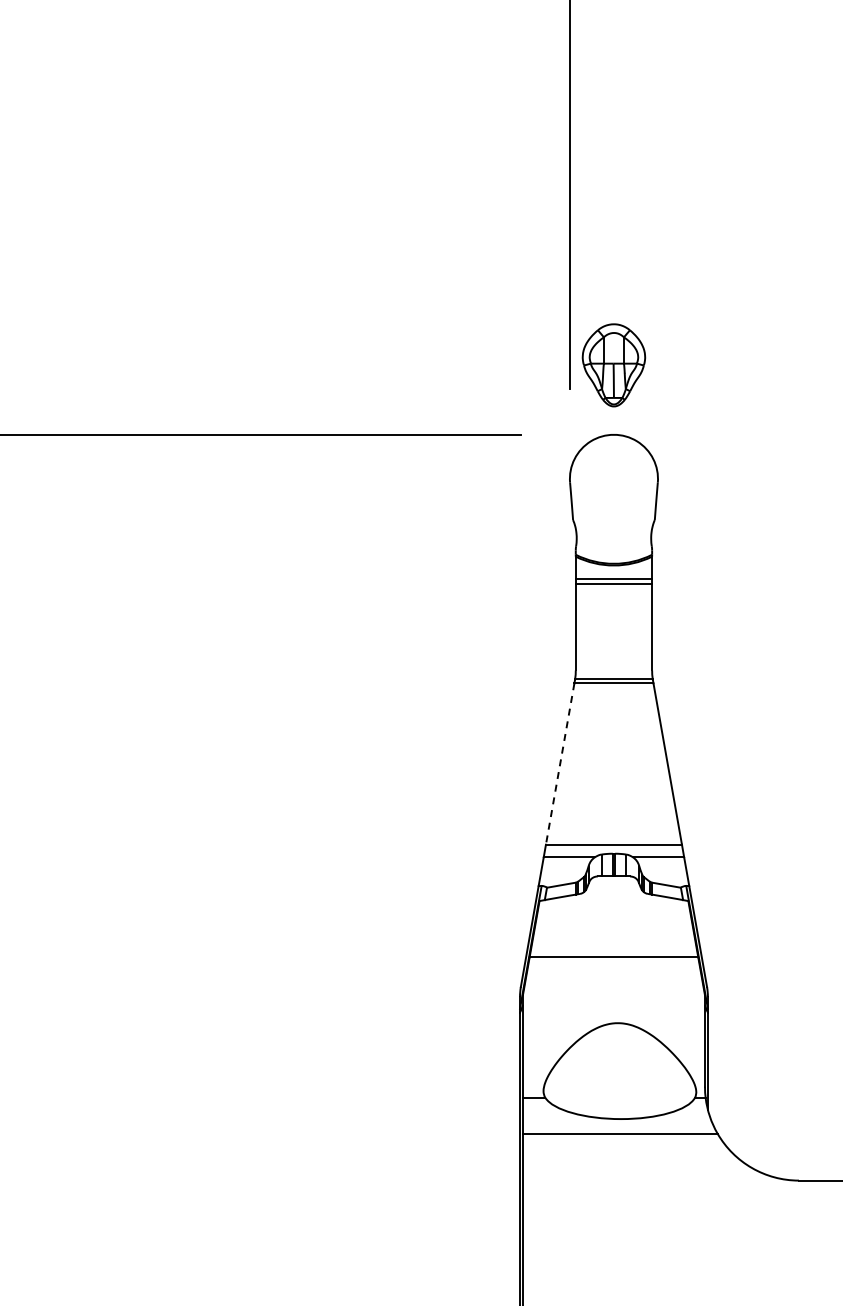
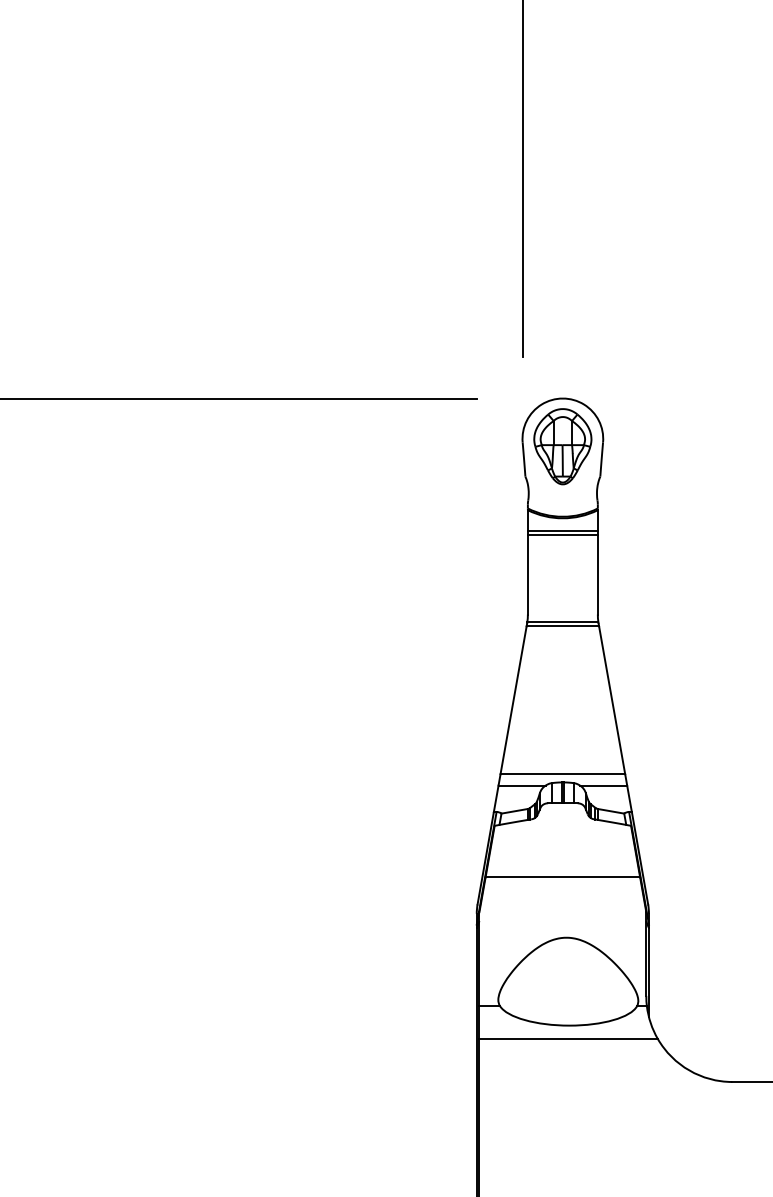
part: (613, 365) -> (562, 446), moved
line: (560, 764) -> (513, 700), dashed -> solid

